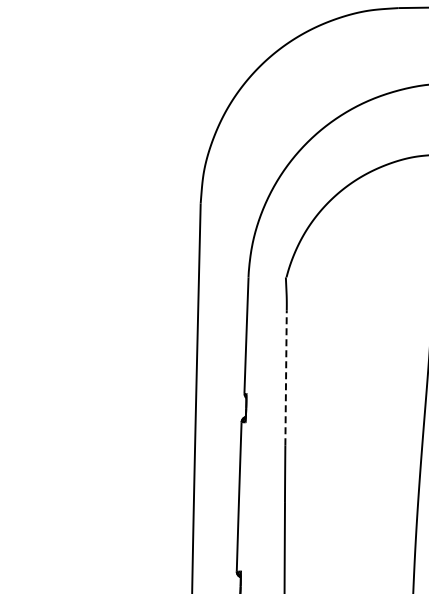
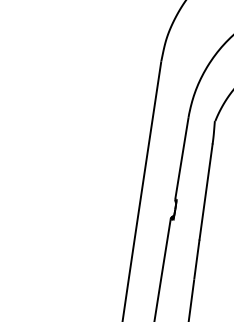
line: (286, 377) -> (206, 191), dashed -> solid

